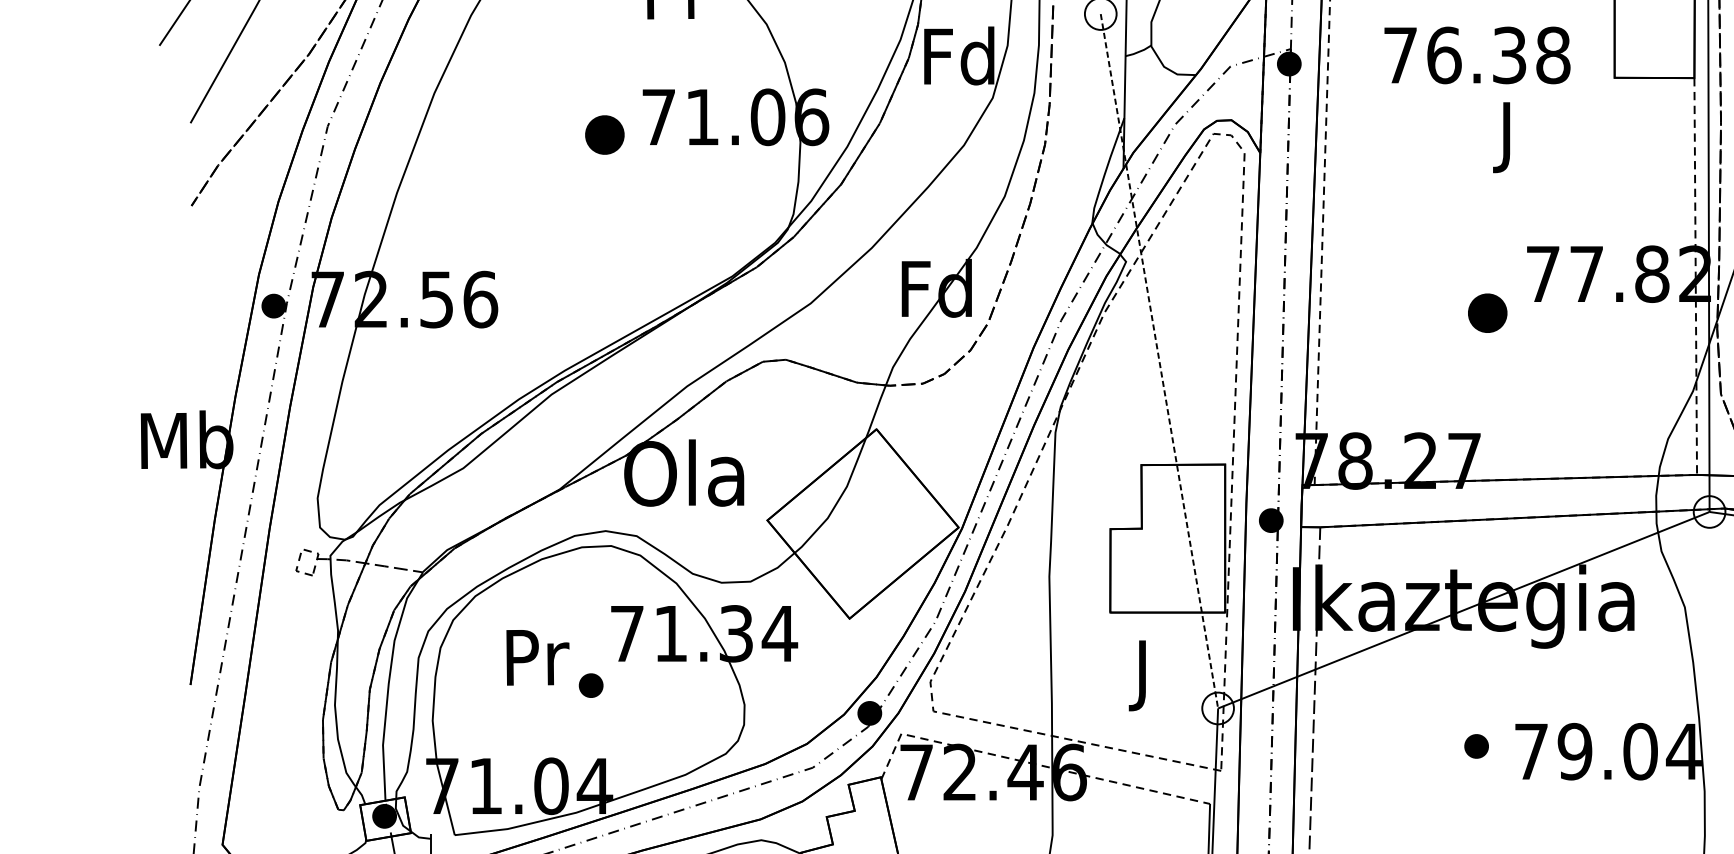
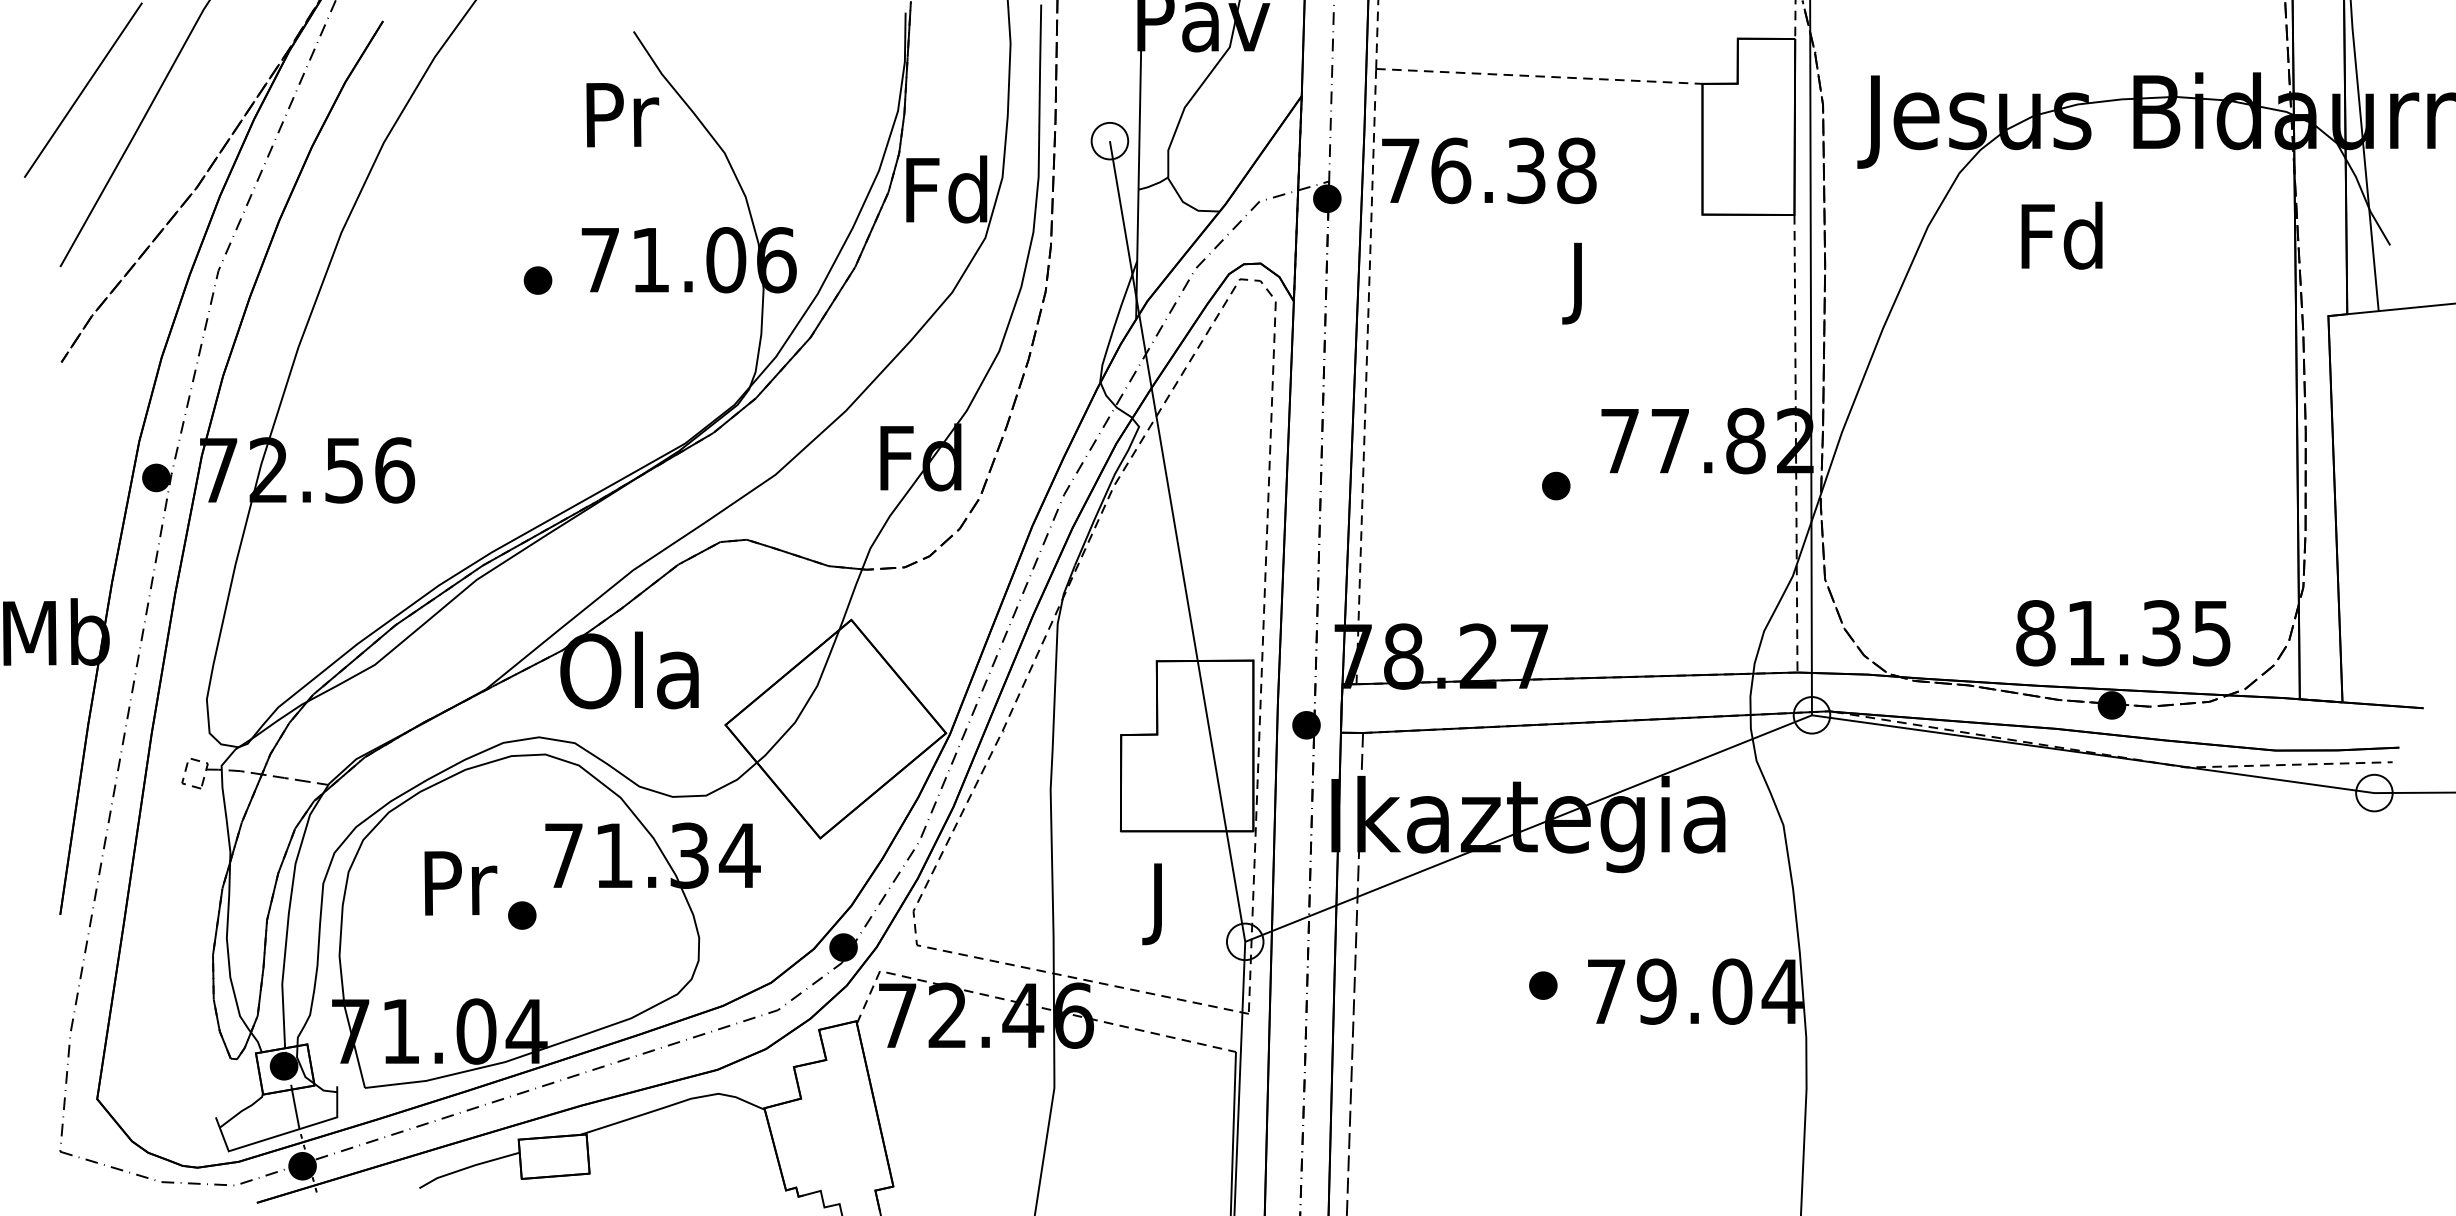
text: (1477, 55) -> (1489, 170), moved
part: (604, 134) -> (537, 280), size x0.62
part: (1488, 312) -> (1556, 485), size x0.62
line: (1159, 362) -> (1177, 542), dashed -> solid

